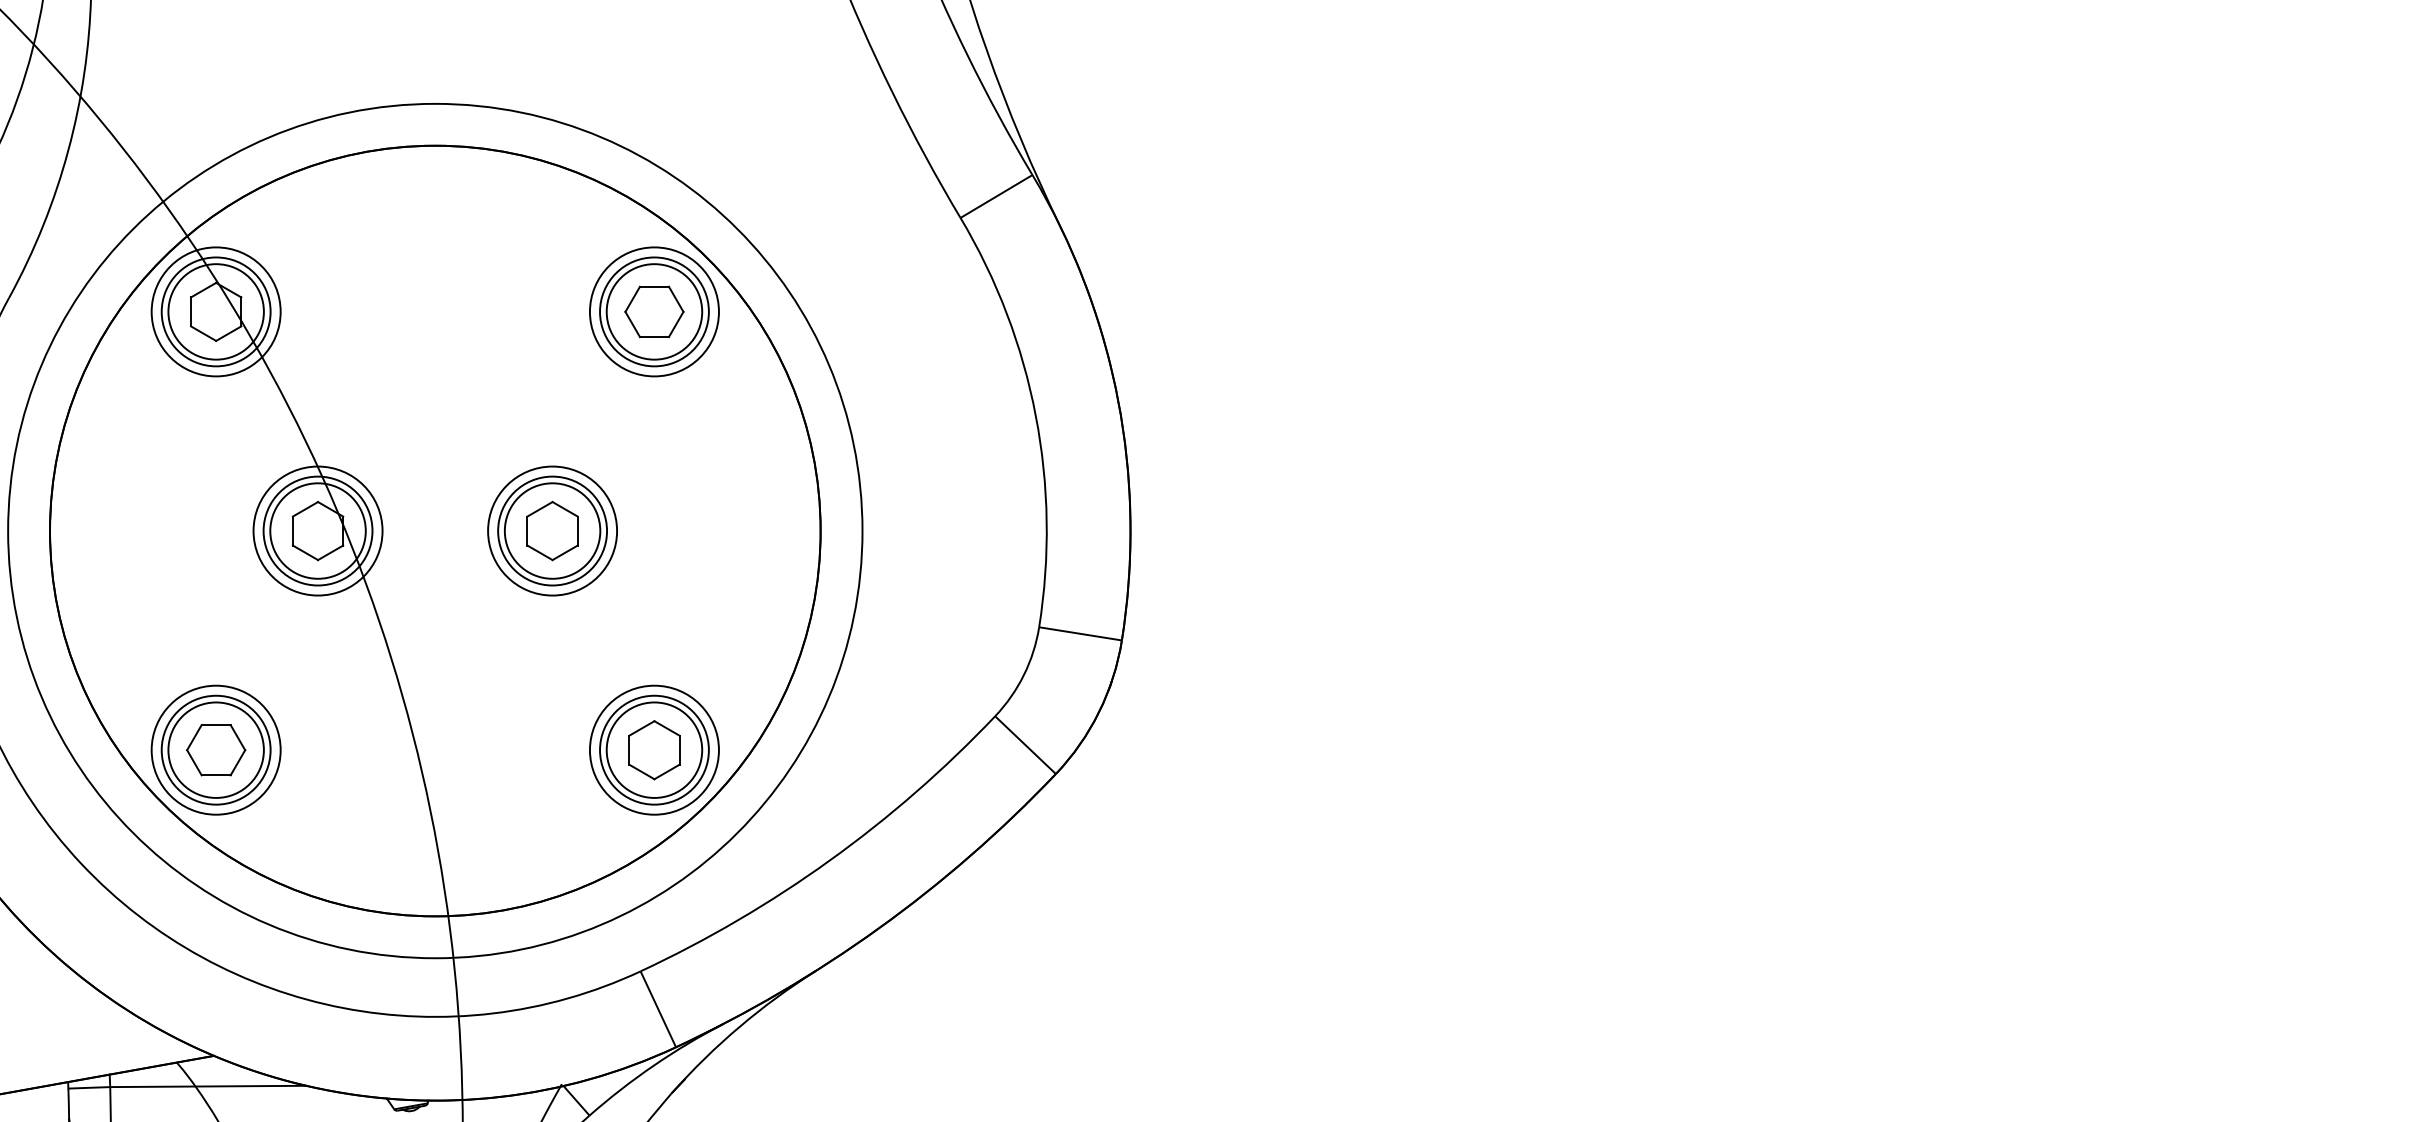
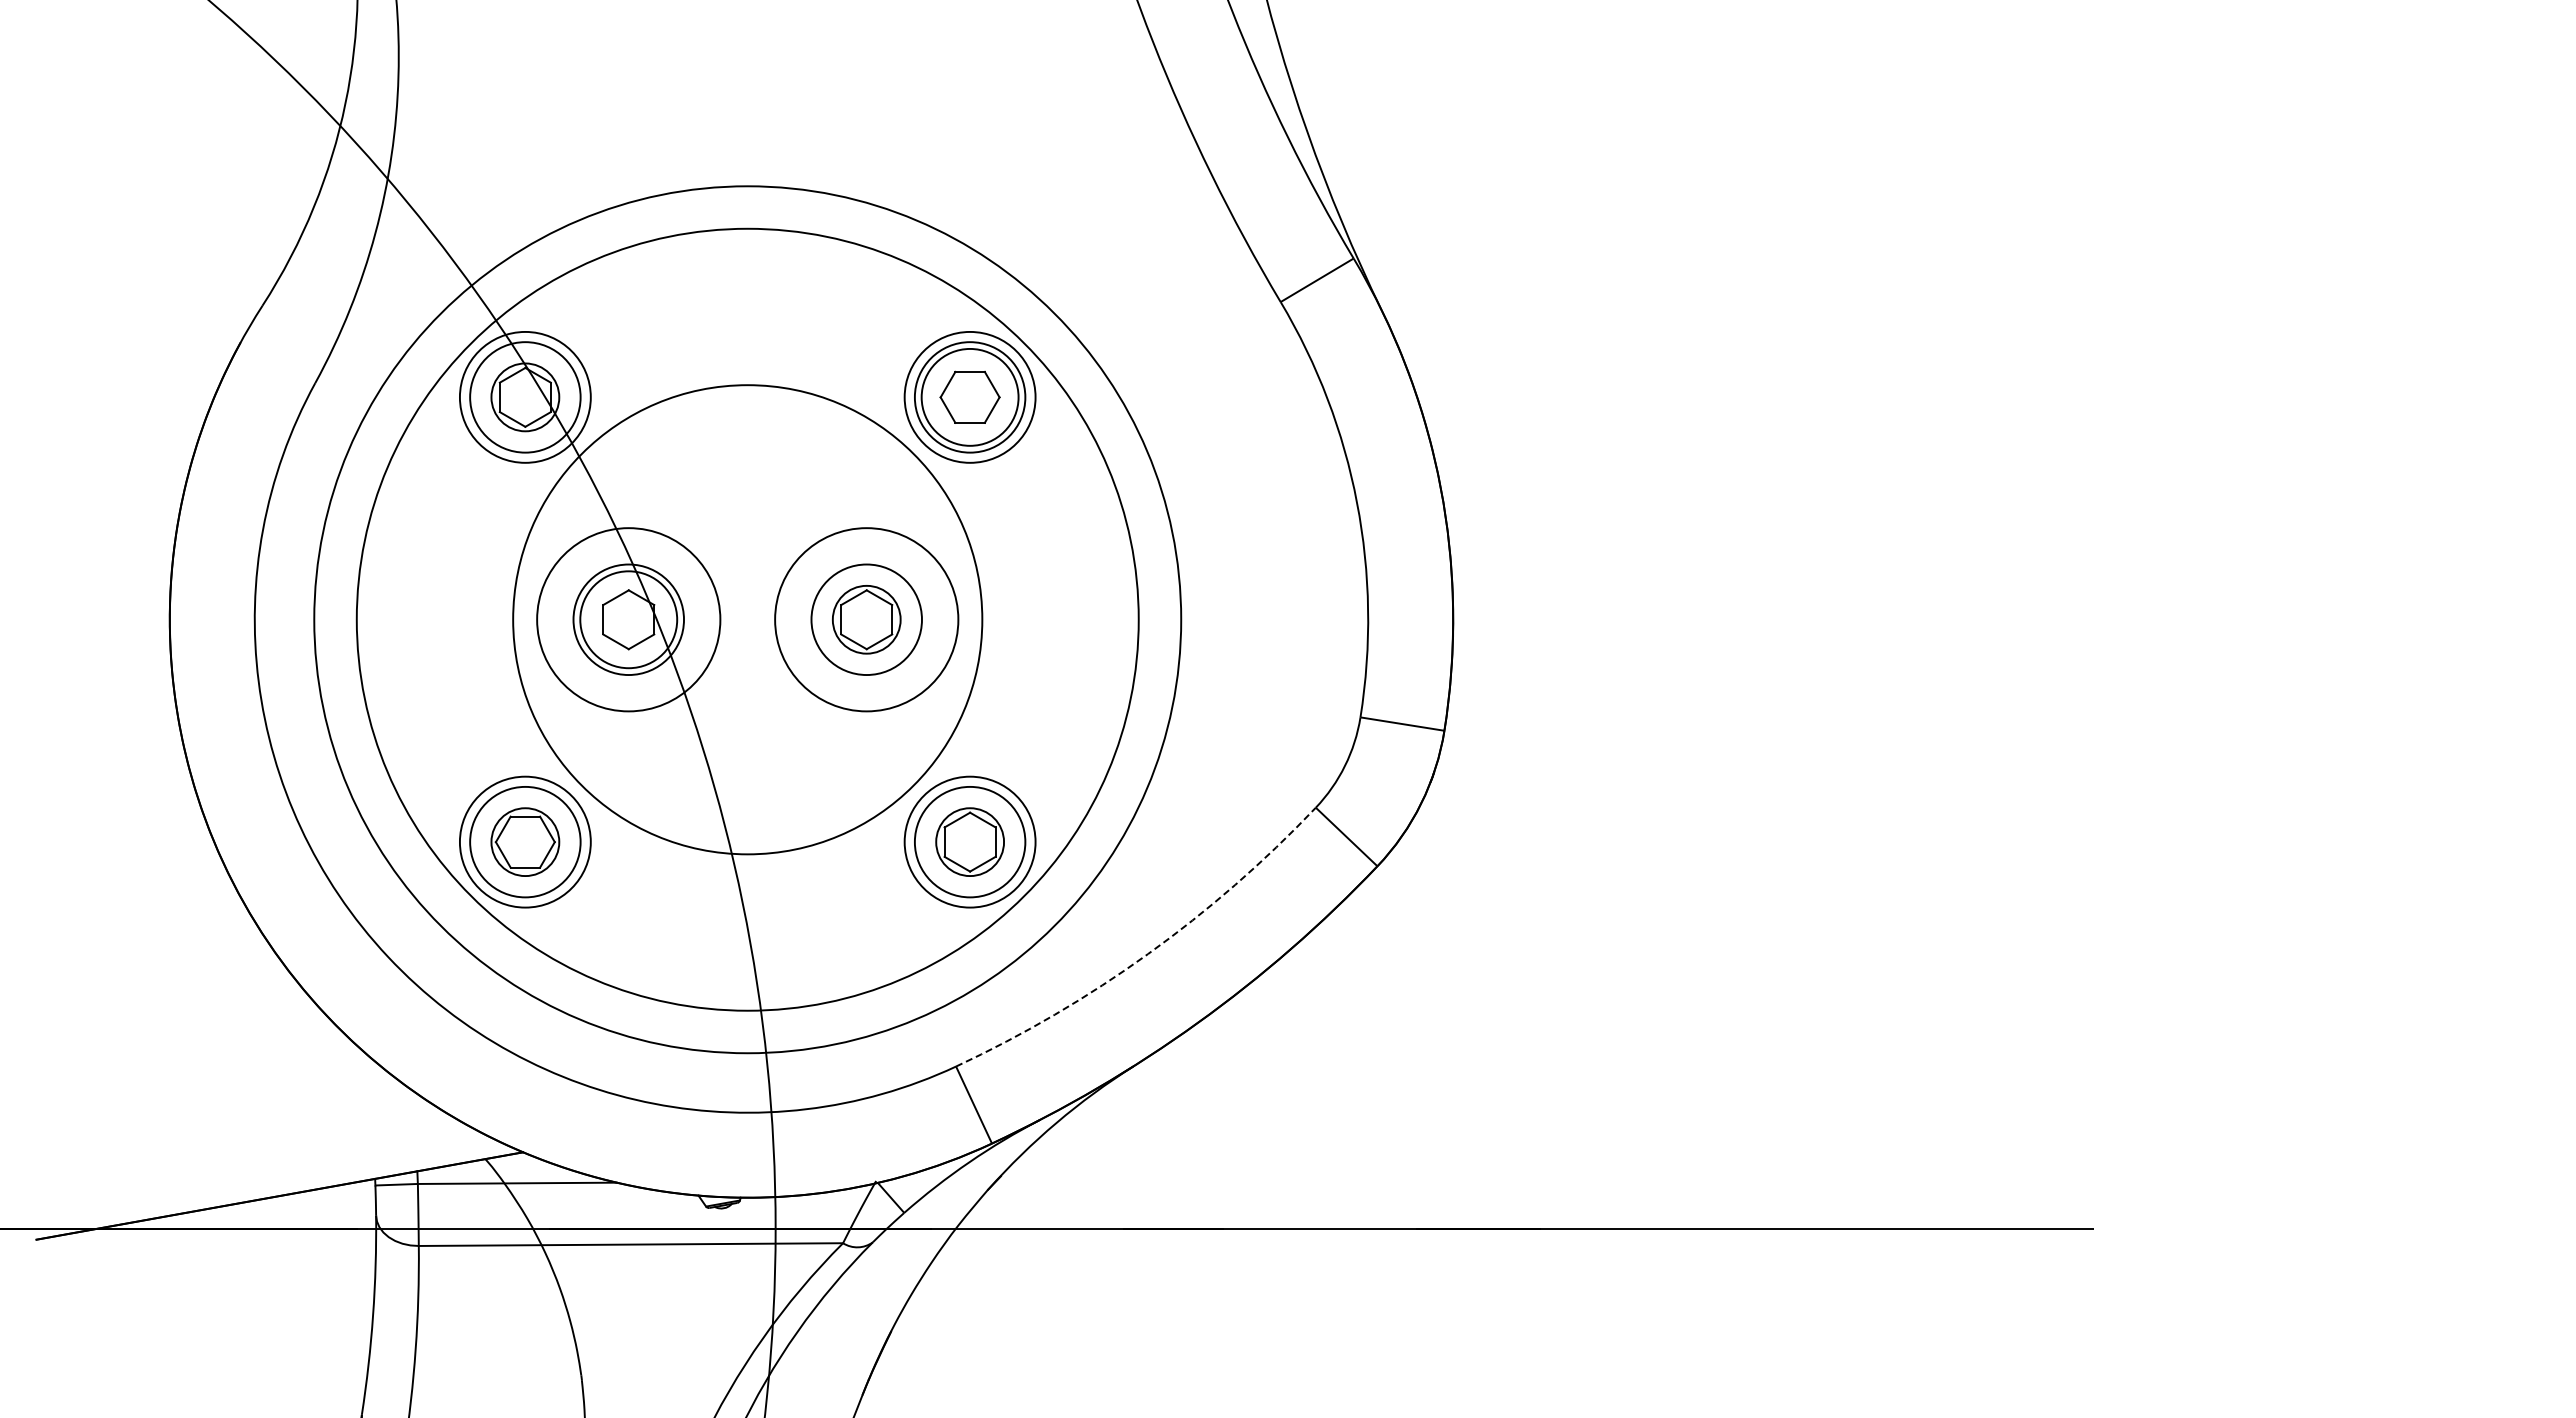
circle: (215, 311) -> (524, 396), size x0.7
circle: (317, 530) -> (628, 619), size x1.4
circle: (435, 530) -> (747, 619), size x0.6
circle: (552, 530) -> (866, 619), size x0.7
circle: (552, 530) -> (866, 619), size x1.4
circle: (215, 749) -> (524, 841), size x0.7
circle: (653, 749) -> (969, 841), size x0.7
arc: (830, 860) -> (1148, 954), solid -> dashed

